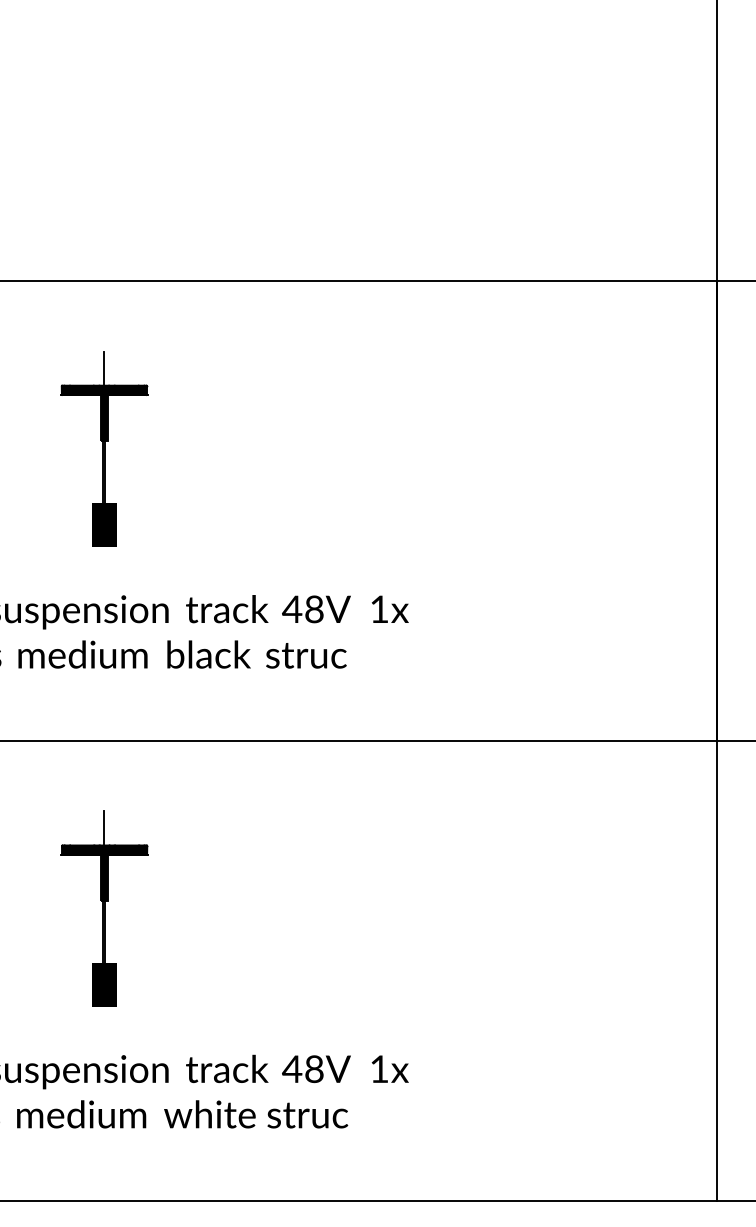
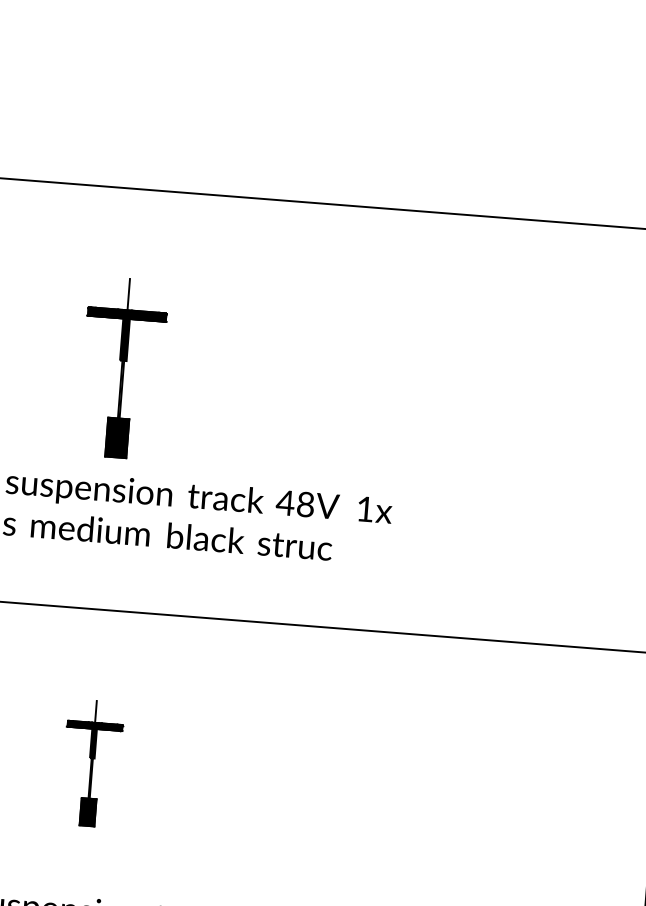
part: (104, 448) -> (123, 367), moved
part: (104, 908) -> (92, 763), size x0.7

